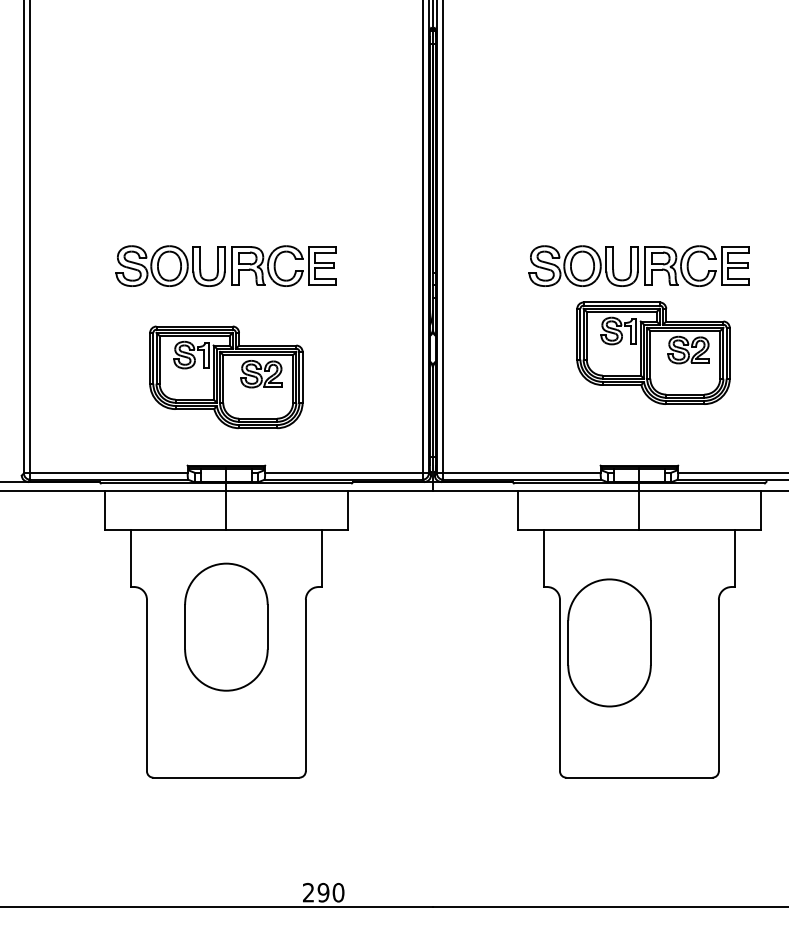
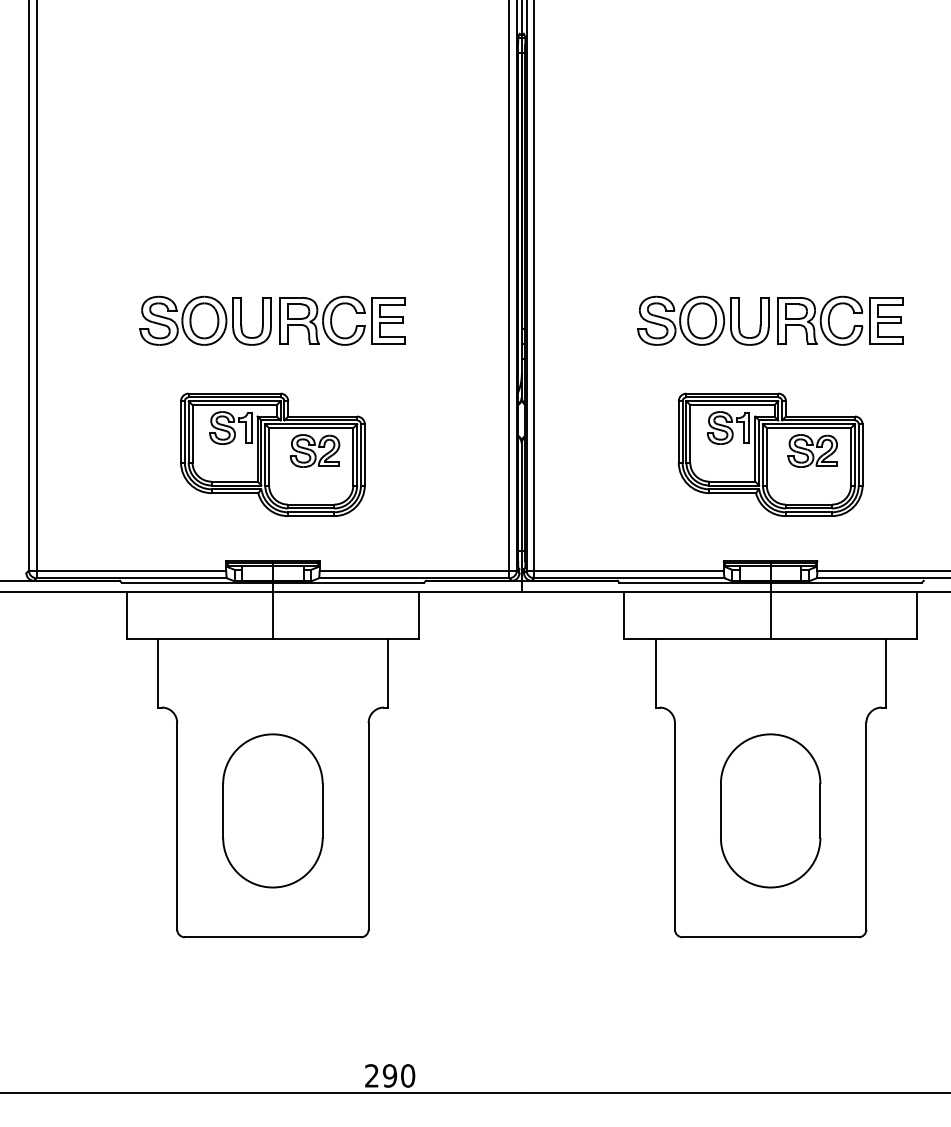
part: (653, 352) -> (770, 454), moved
part: (226, 626) -> (272, 810), moved
part: (609, 642) -> (770, 810), moved

